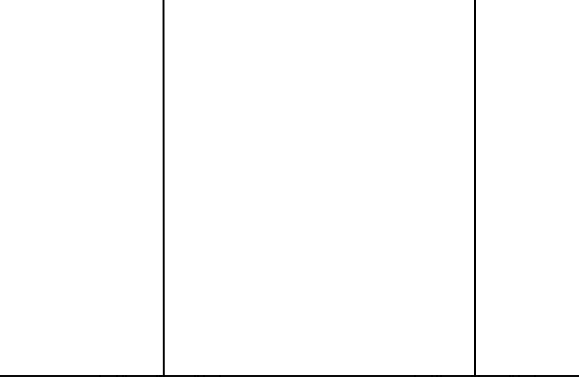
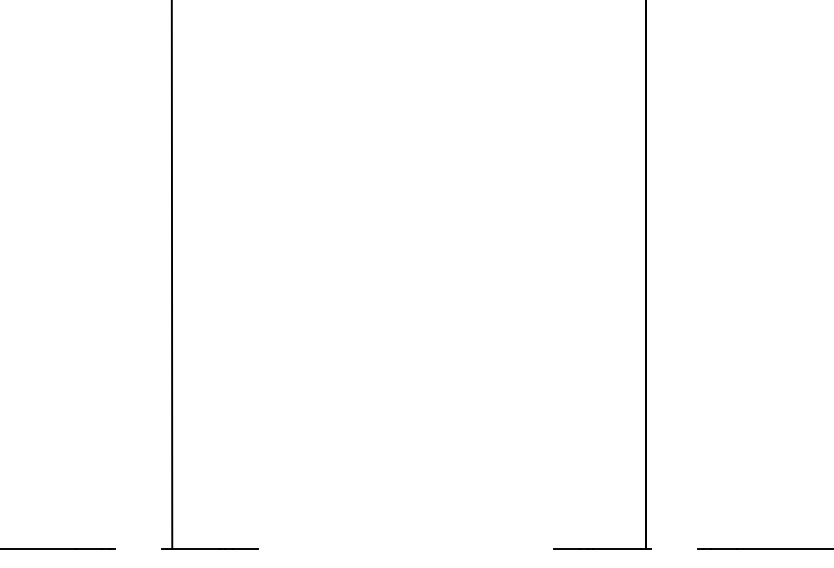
line: (141, 376) -> (138, 550), removed
line: (317, 376) -> (405, 550), removed
line: (493, 376) -> (673, 550), removed

